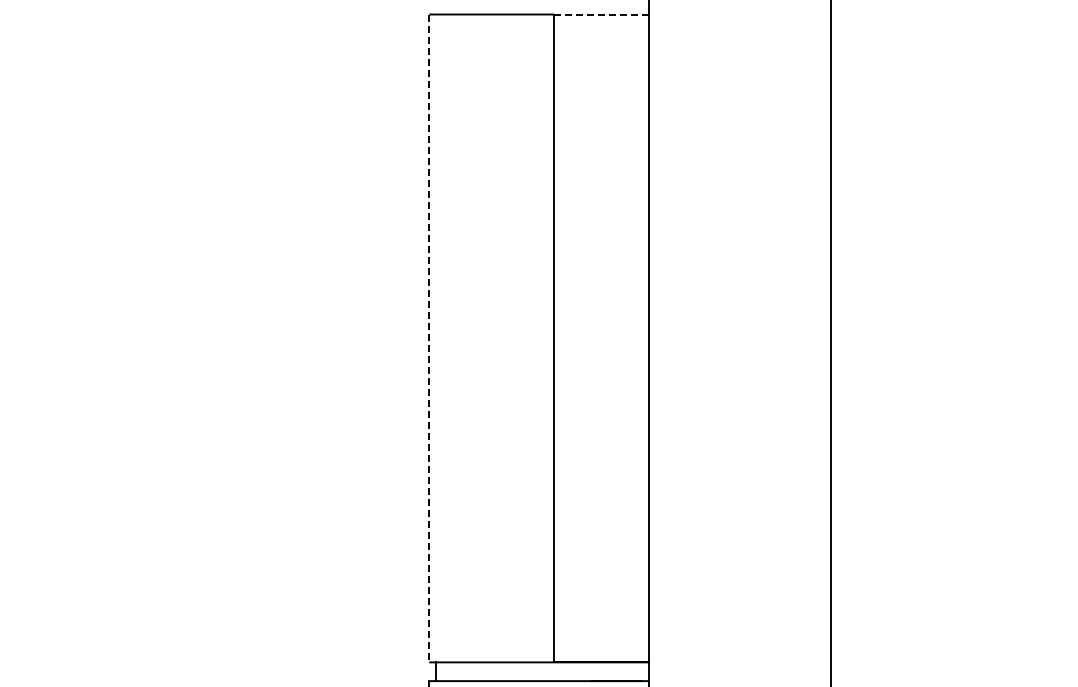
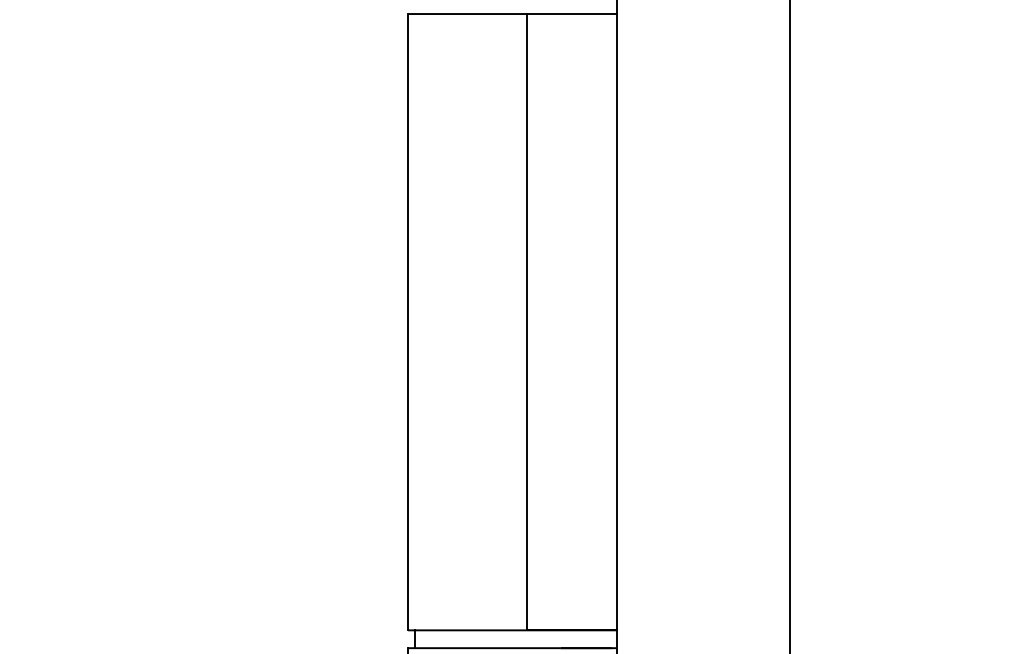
line: (601, 14) -> (571, 14), dashed -> solid
line: (429, 338) -> (408, 322), dashed -> solid

